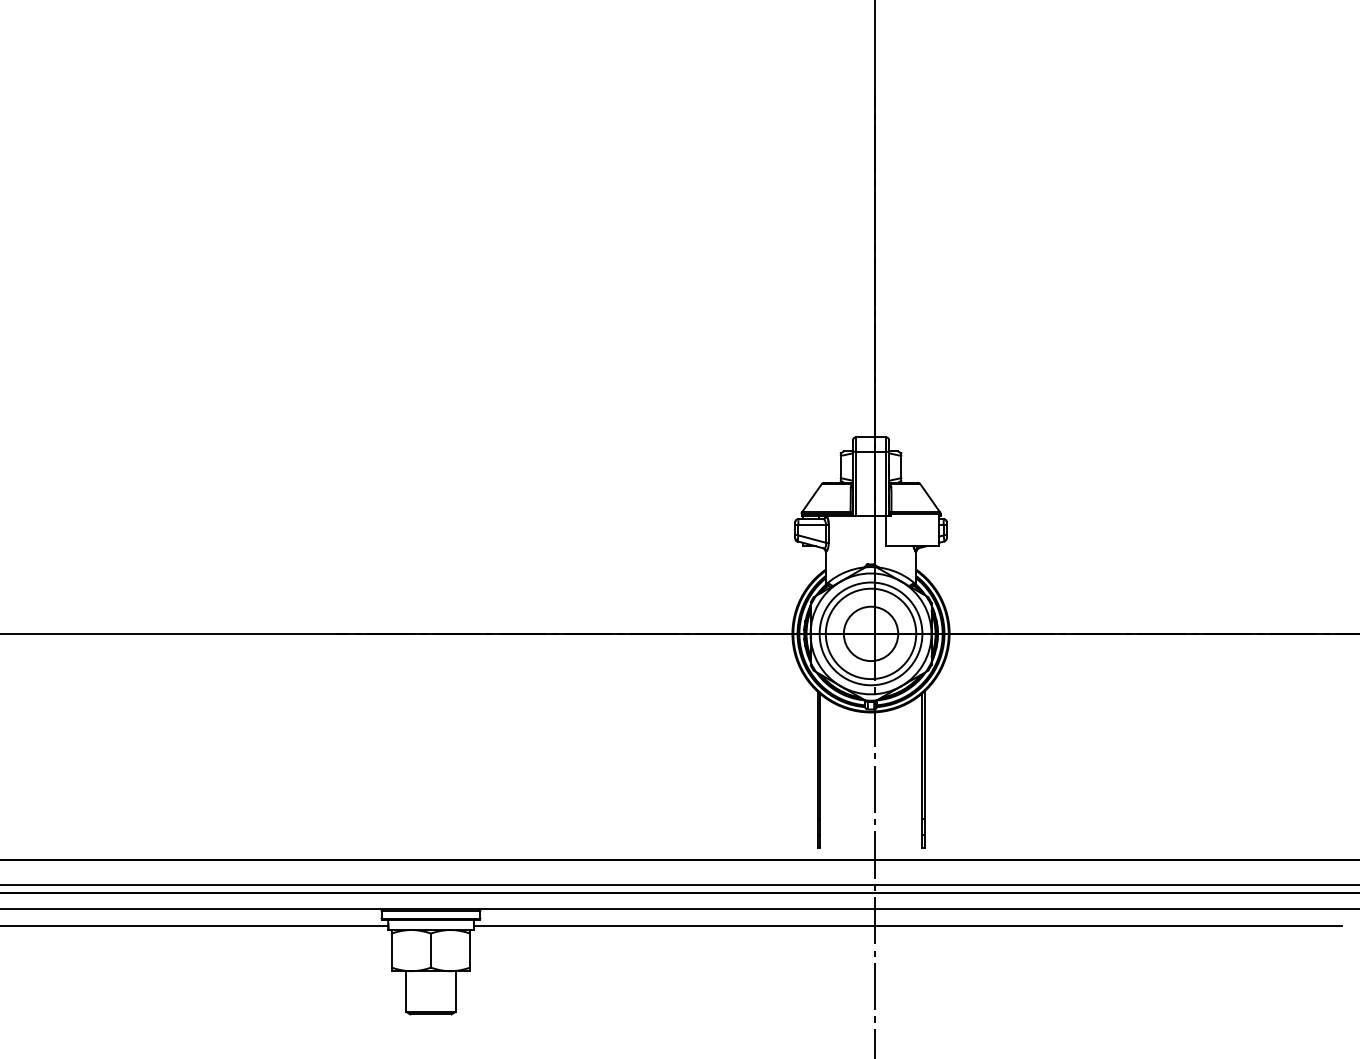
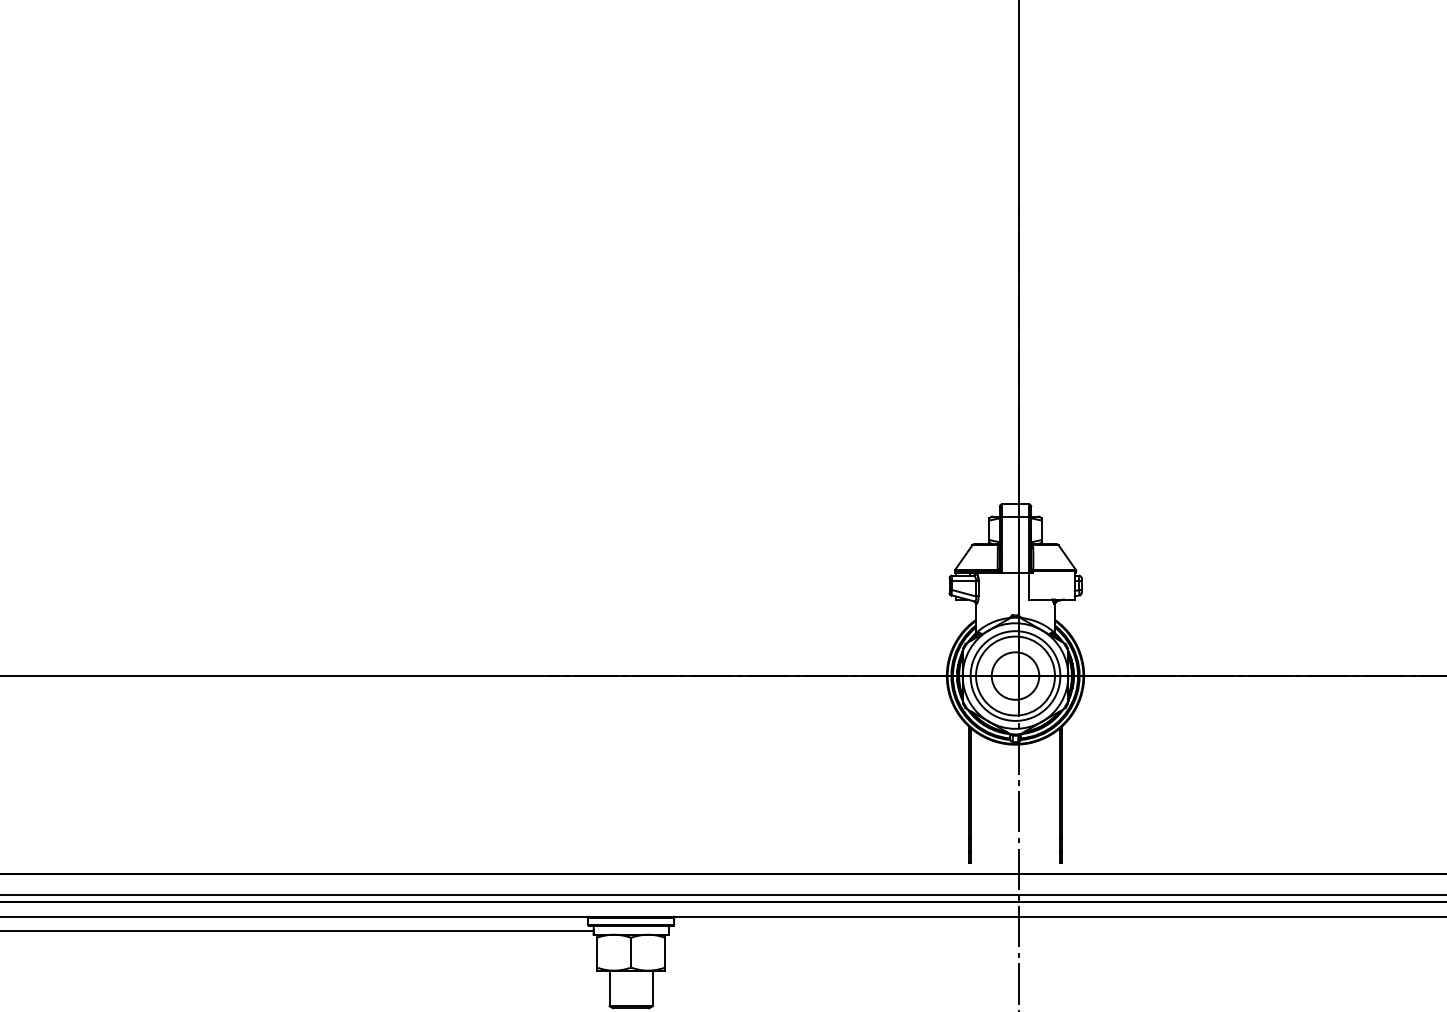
line: (907, 926) -> (1047, 931), removed

